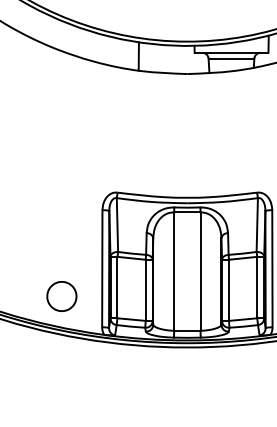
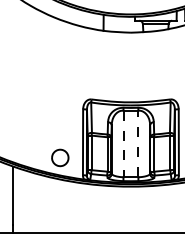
line: (200, 270) -> (138, 143), solid -> dashed
line: (174, 272) -> (123, 144), solid -> dashed

